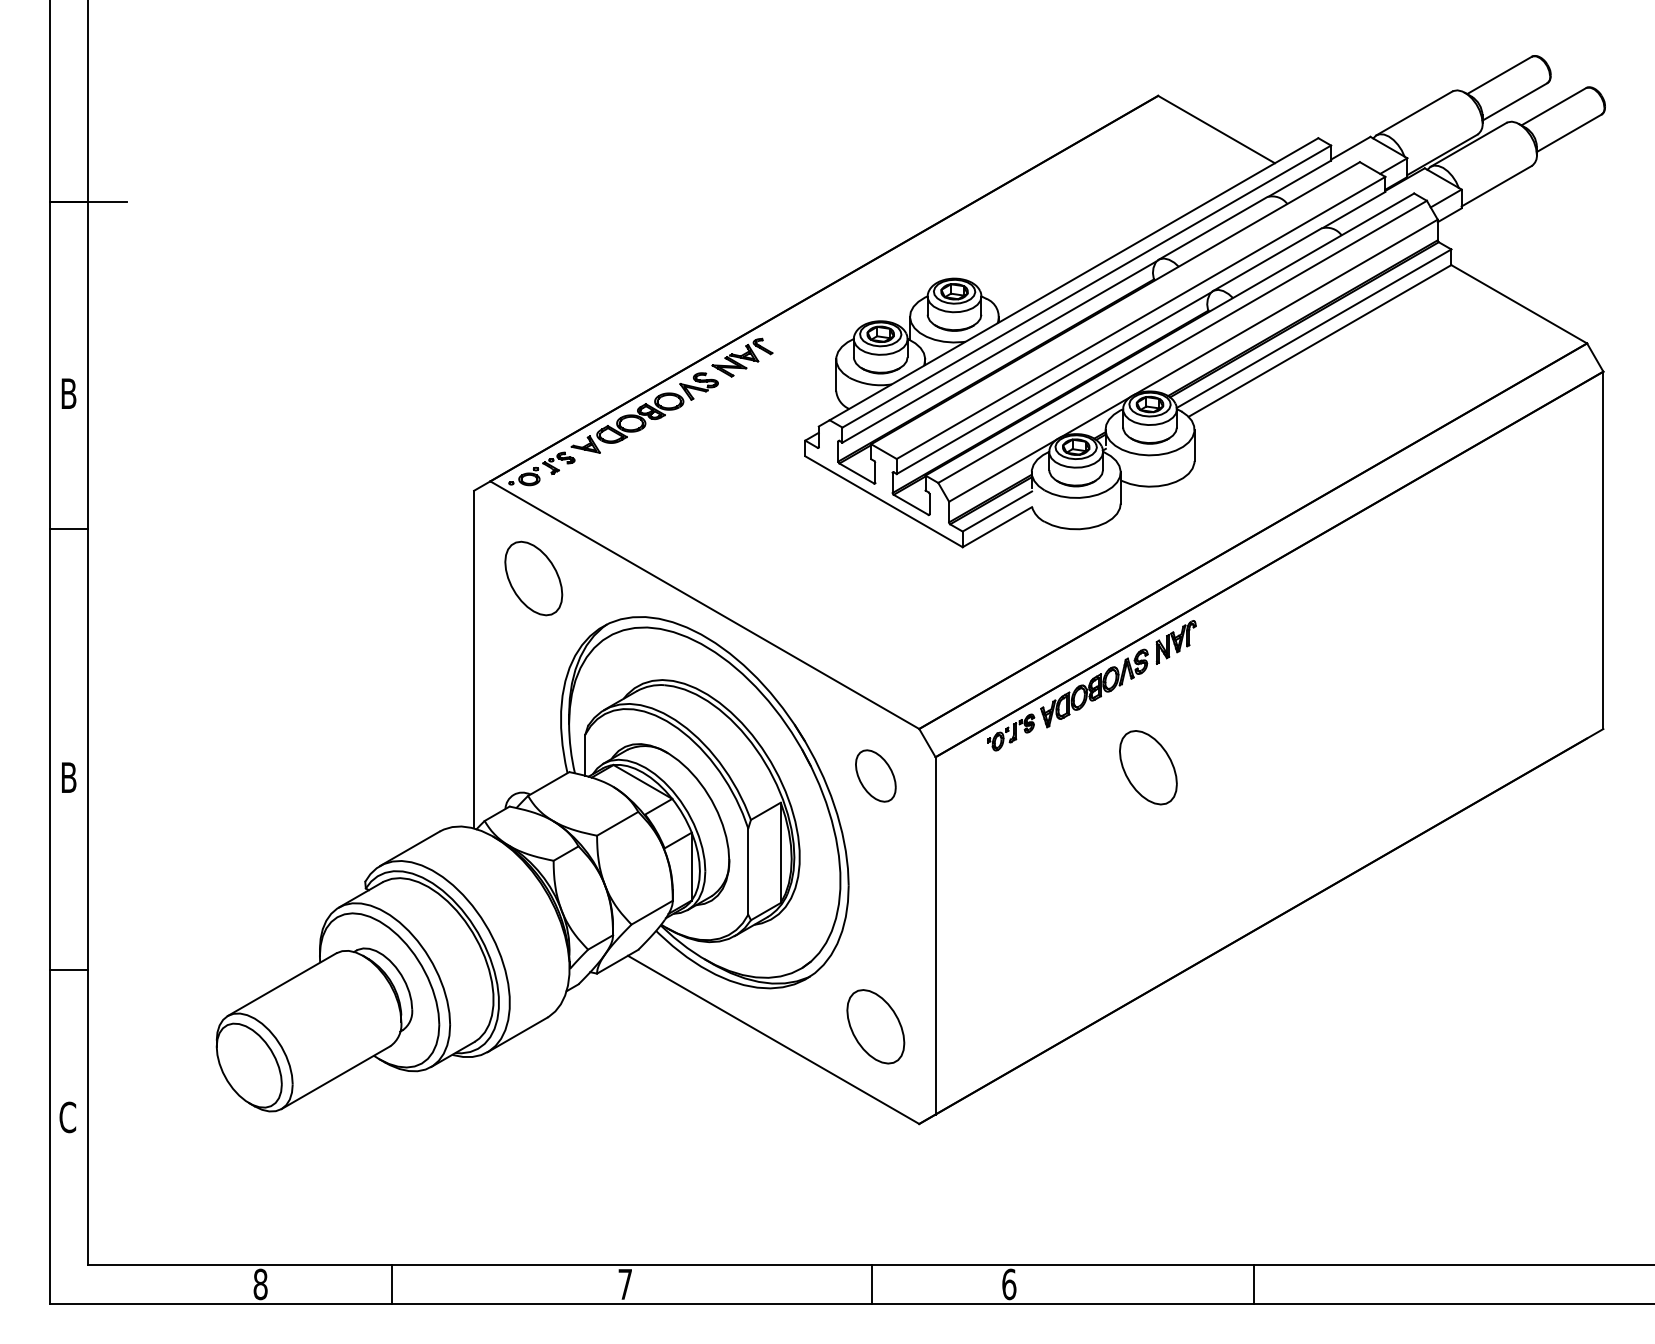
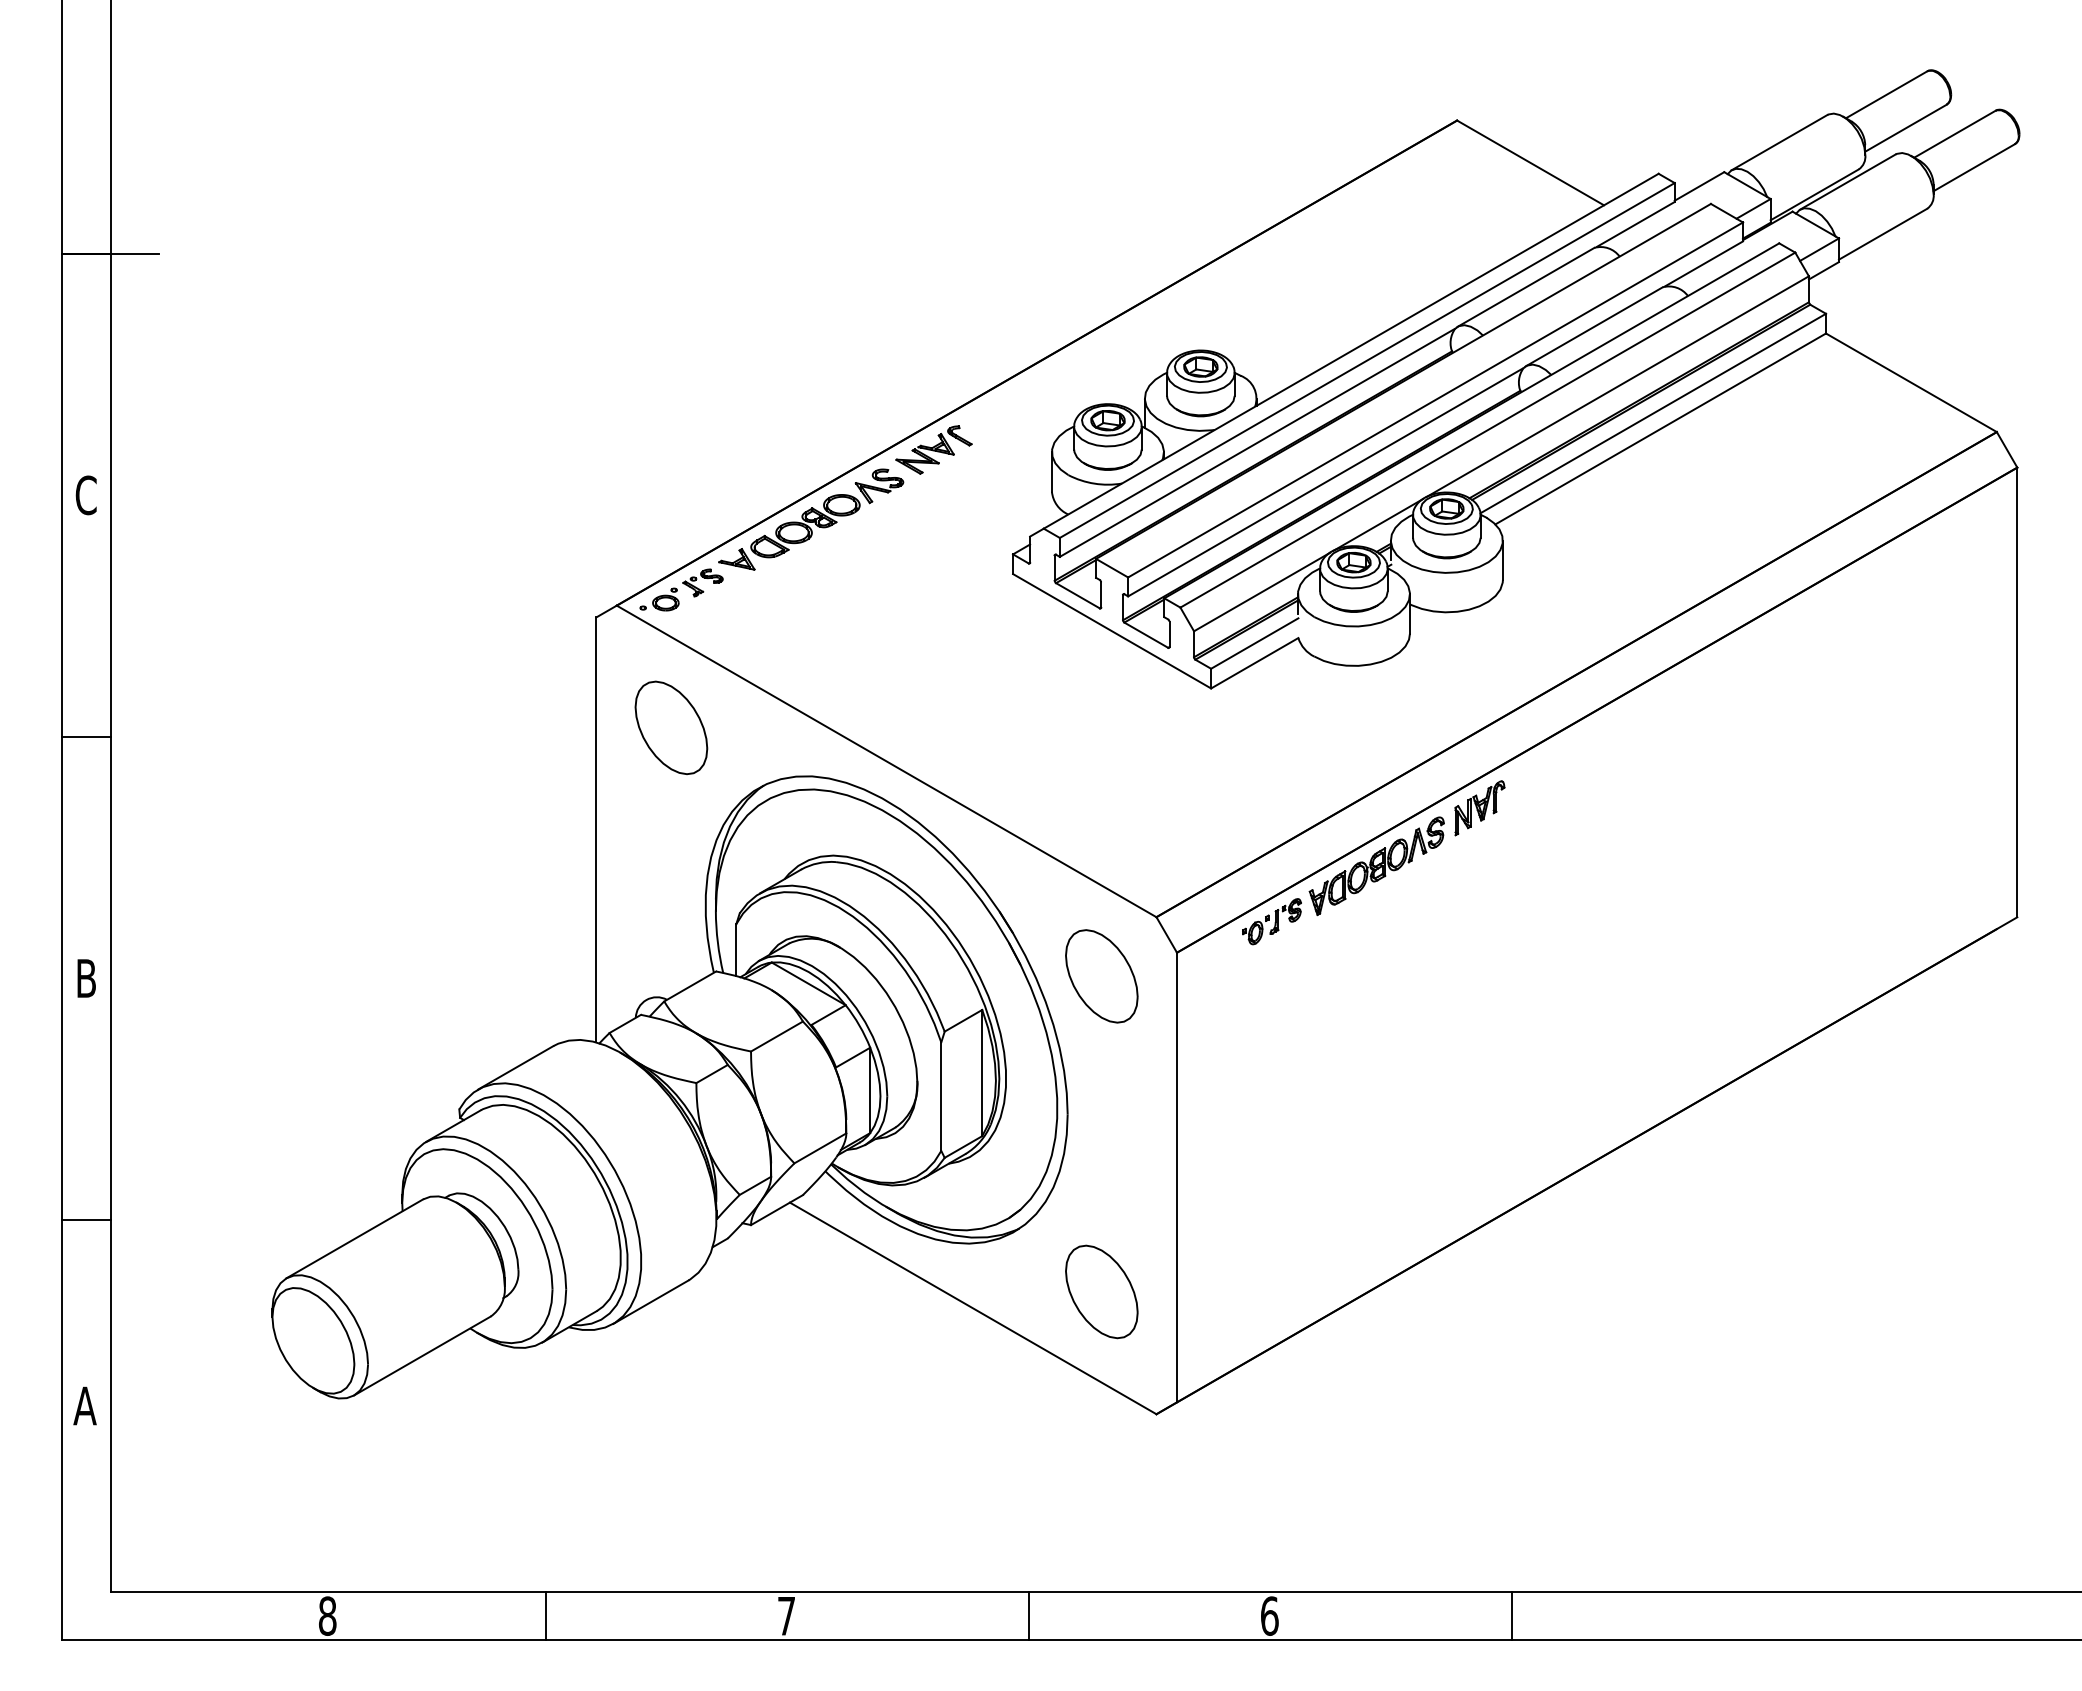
text: (68, 393) -> (85, 495), B -> C
line: (68, 528) -> (86, 736), moved
part: (1148, 767) -> (1444, 965), removed
part: (875, 776) -> (1101, 976), size x1.43
text: (67, 1117) -> (84, 1405), C -> A
line: (392, 1283) -> (545, 1615), moved
line: (871, 1283) -> (1028, 1615), moved
line: (1253, 1283) -> (1511, 1615), moved

